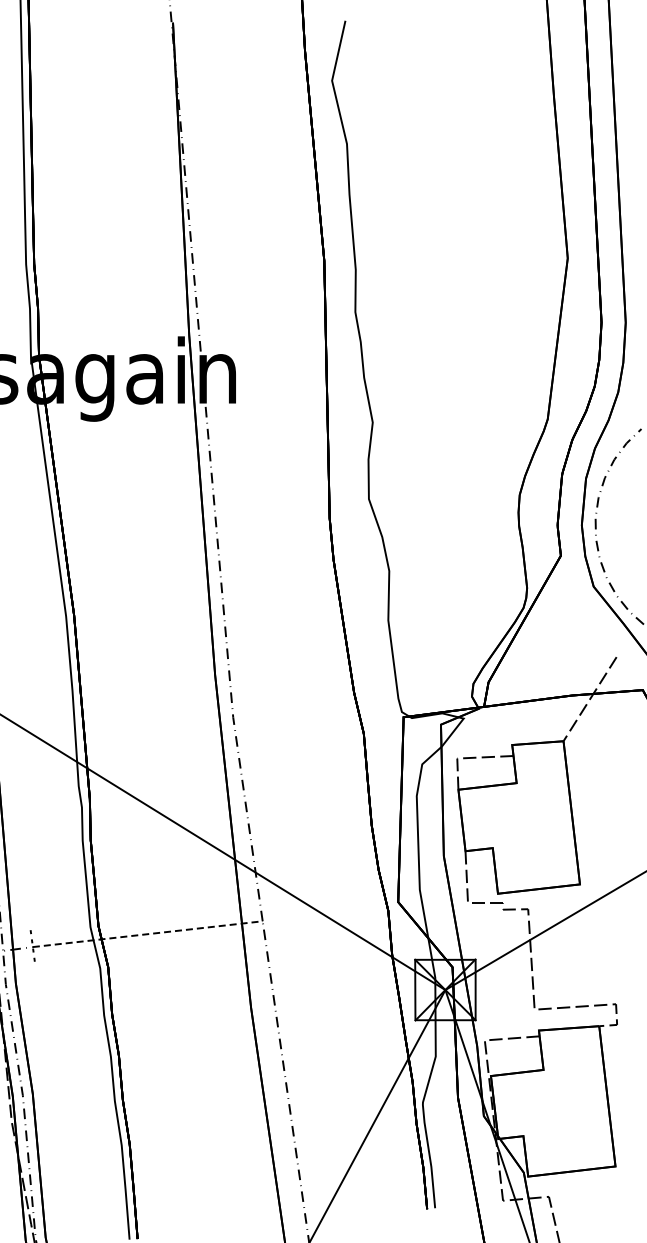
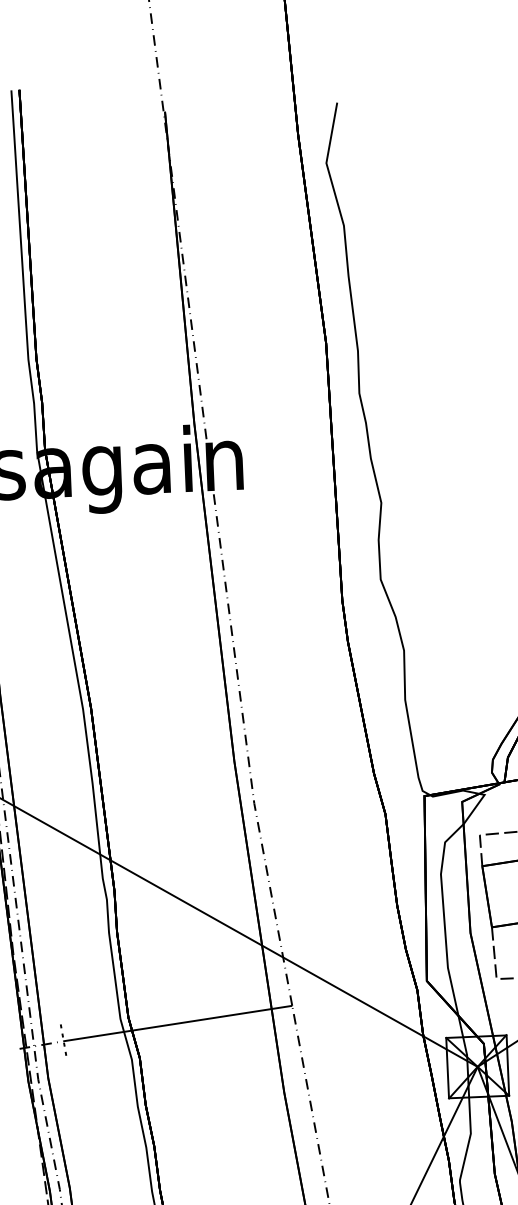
line: (147, 934) -> (177, 1023), dashed -> solid

